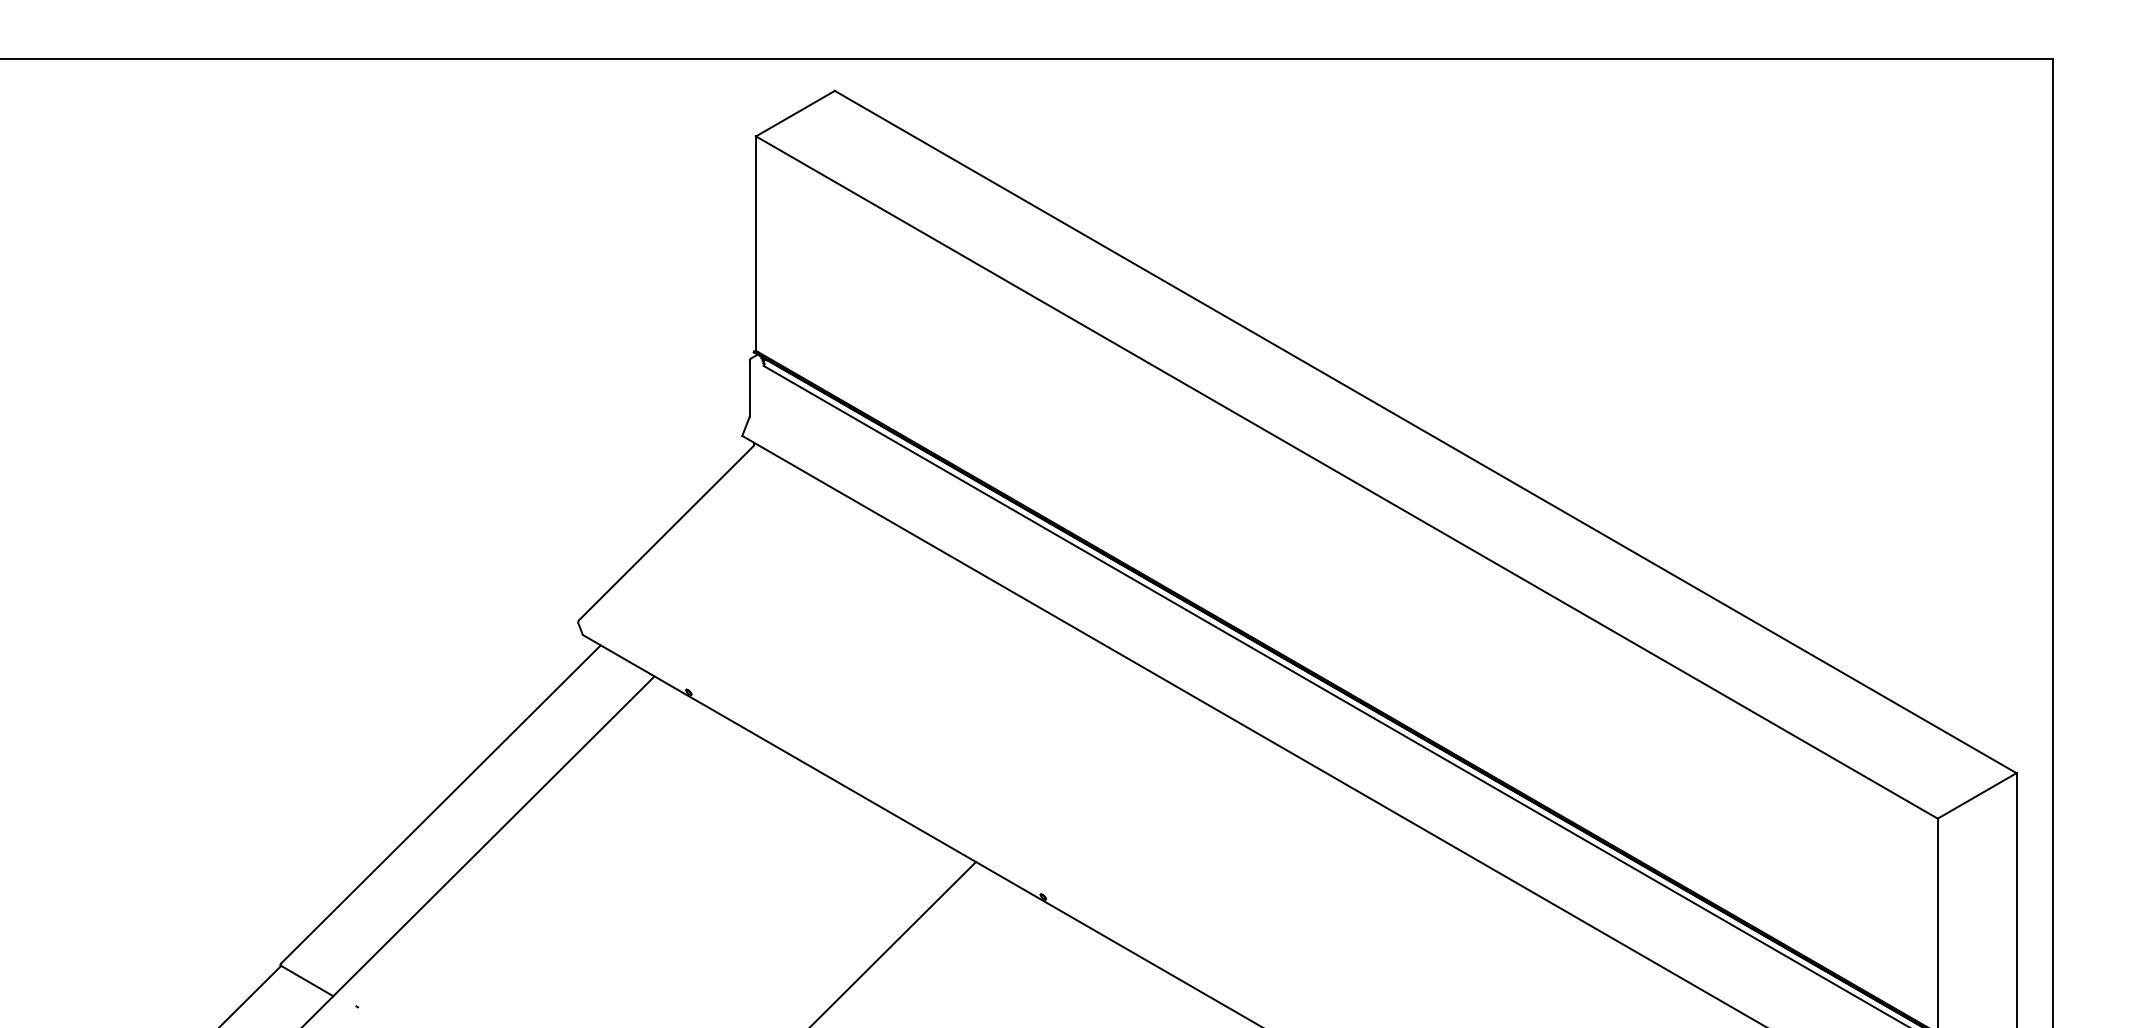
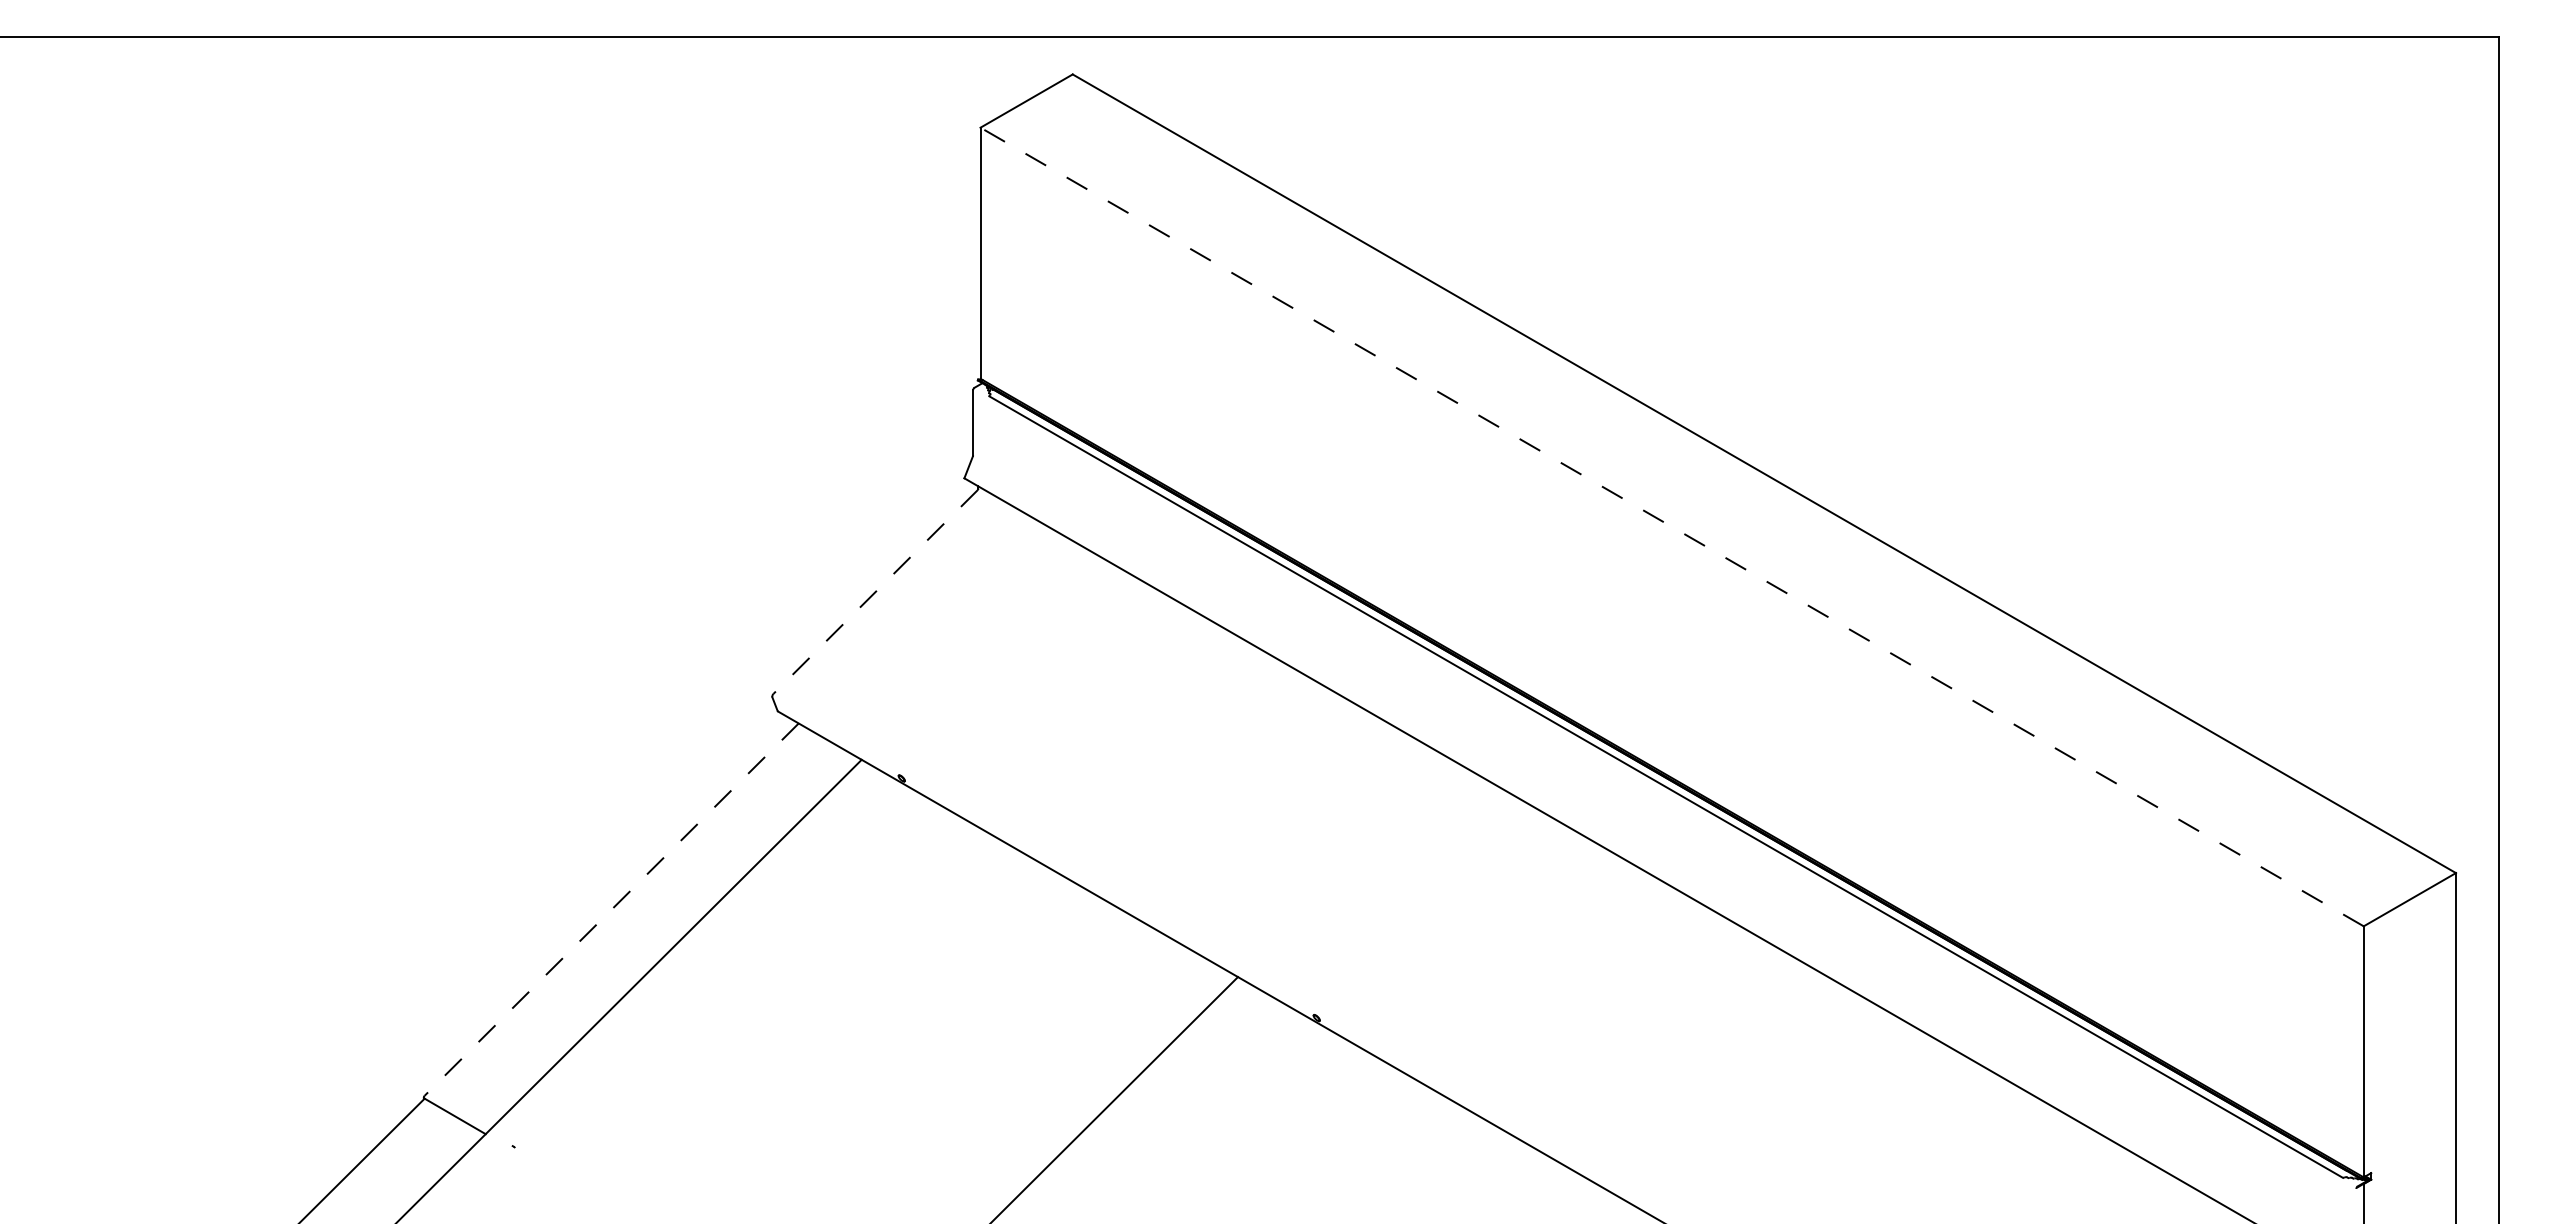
line: (1347, 477) -> (1672, 527), solid -> dashed
line: (666, 533) -> (875, 592), solid -> dashed
line: (440, 804) -> (611, 909), solid -> dashed

